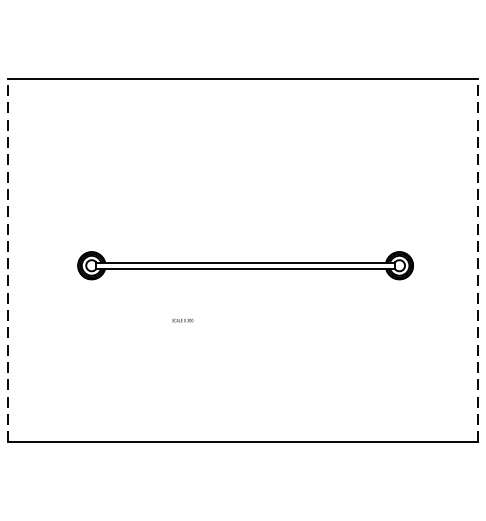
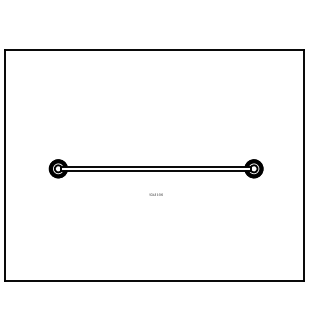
line: (7, 260) -> (4, 165), dashed -> solid
line: (478, 260) -> (304, 165), dashed -> solid
text: (181, 320) -> (155, 194), moved

